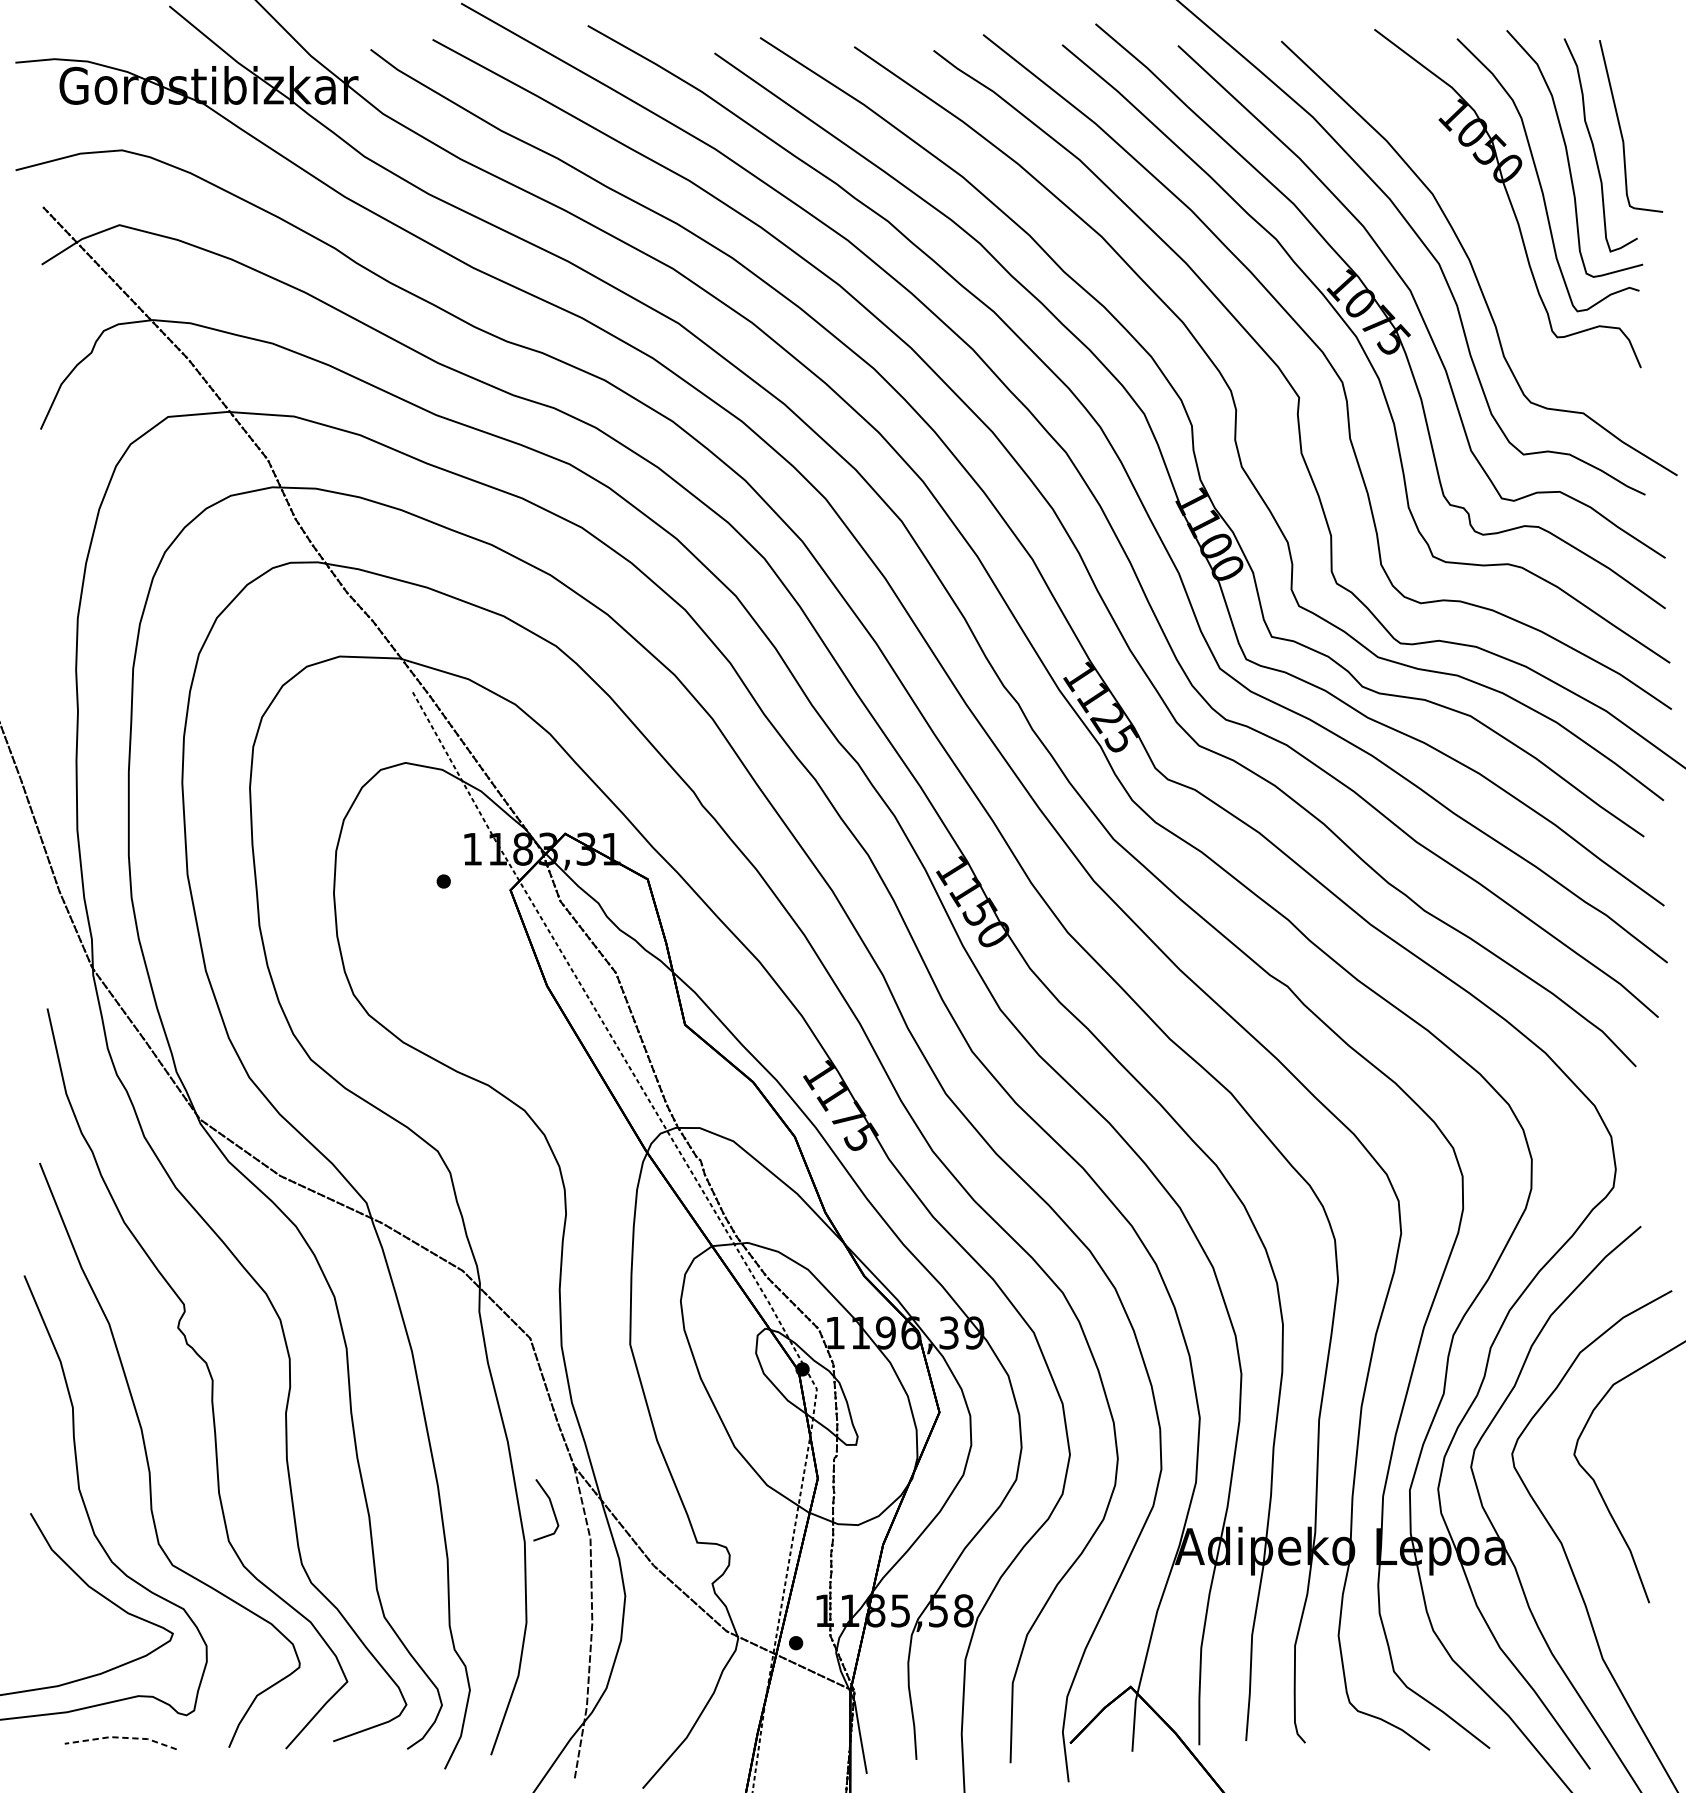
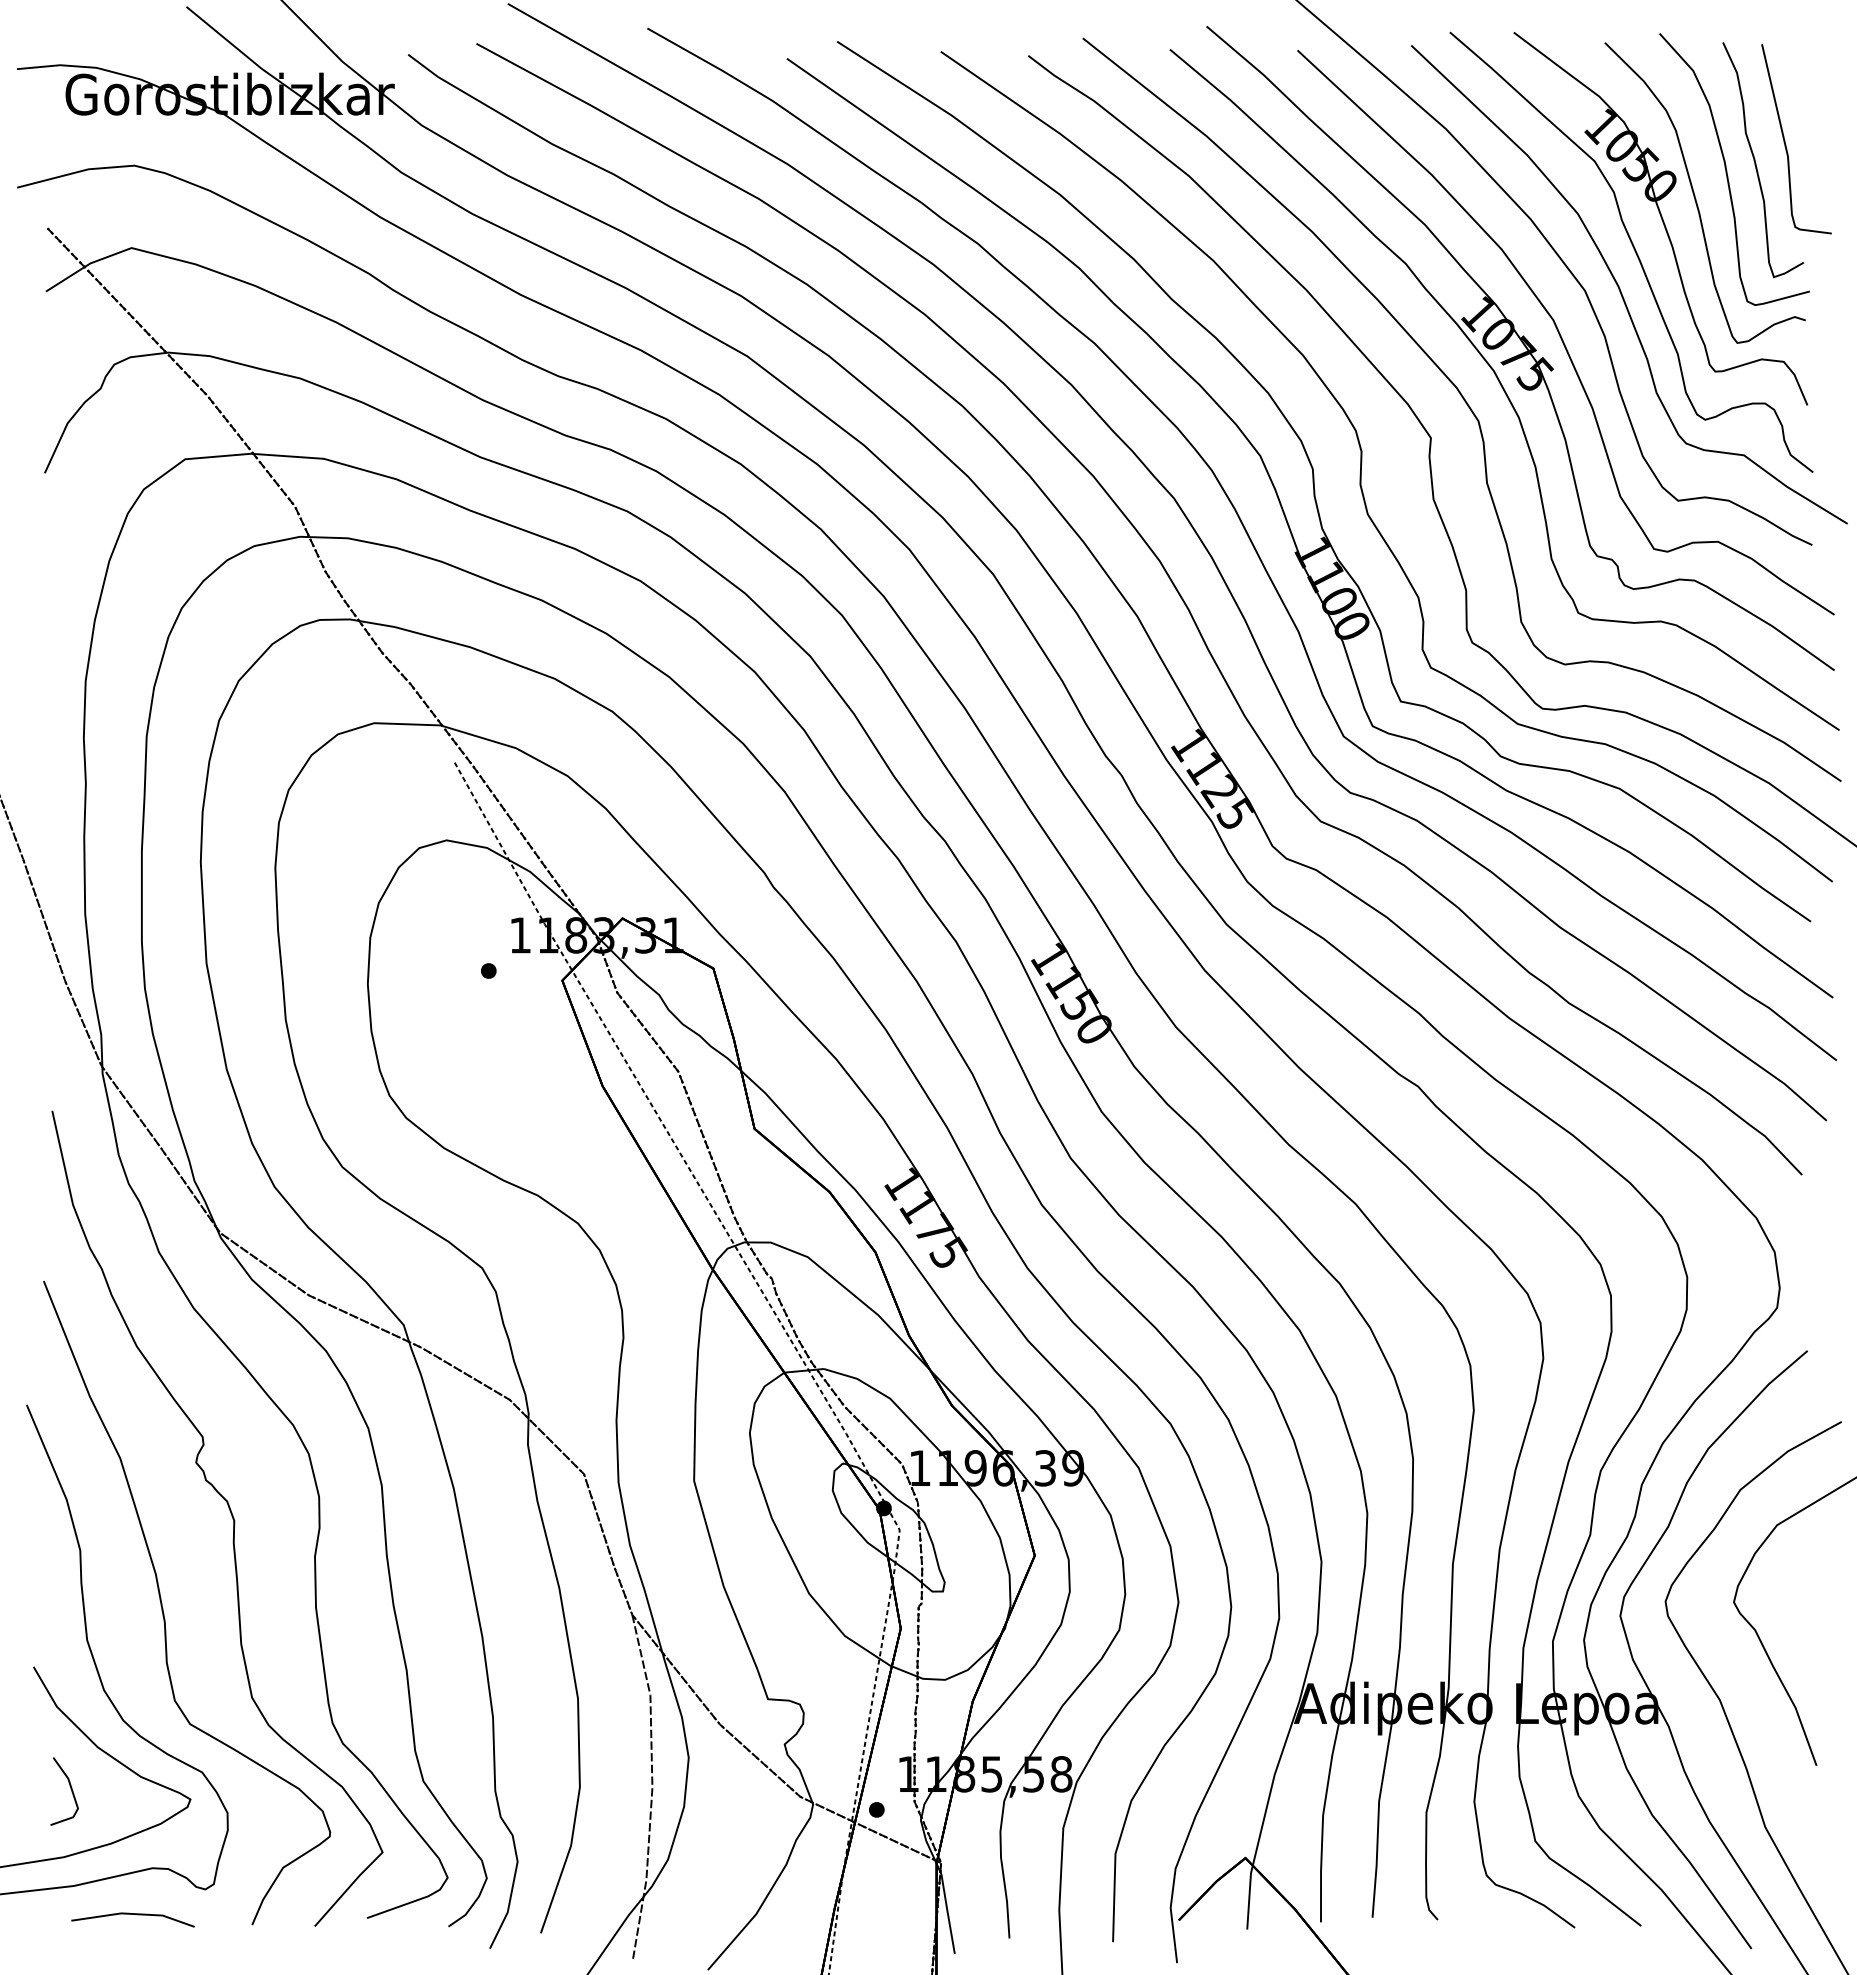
curve: (1483, 226) -> (1633, 249), added
line: (551, 1508) -> (70, 1789), moved
line: (121, 1738) -> (133, 1914), dashed -> solid

